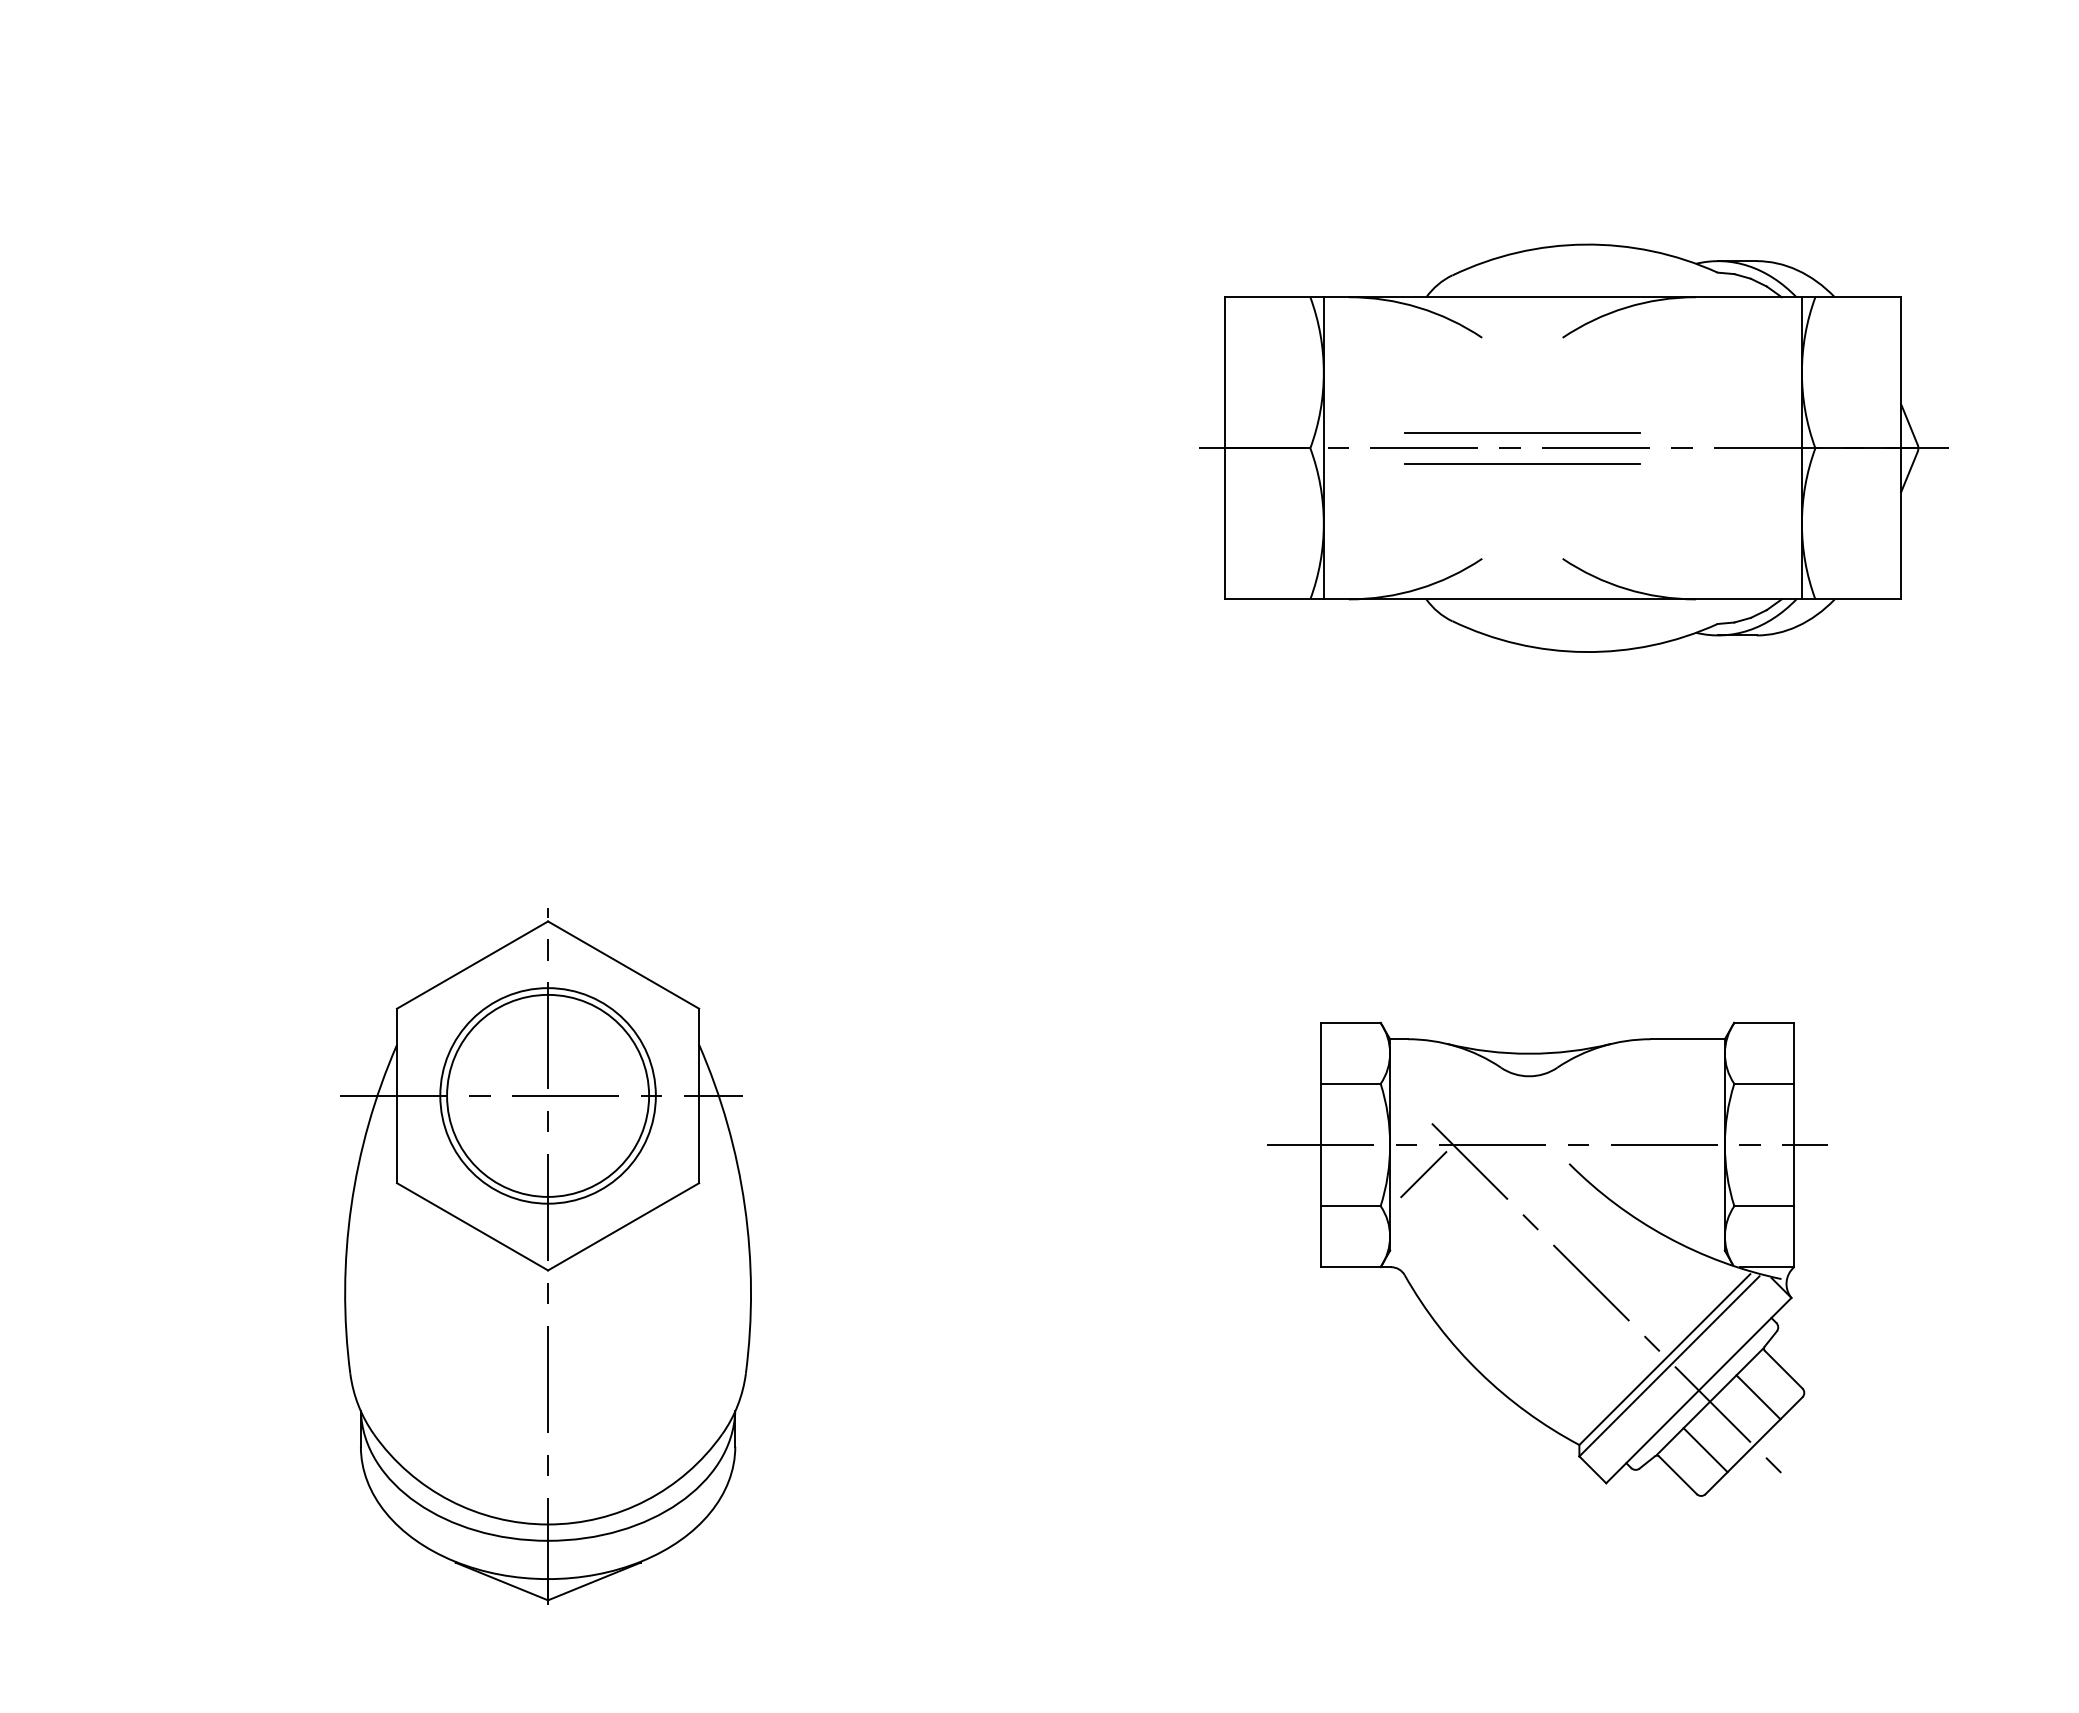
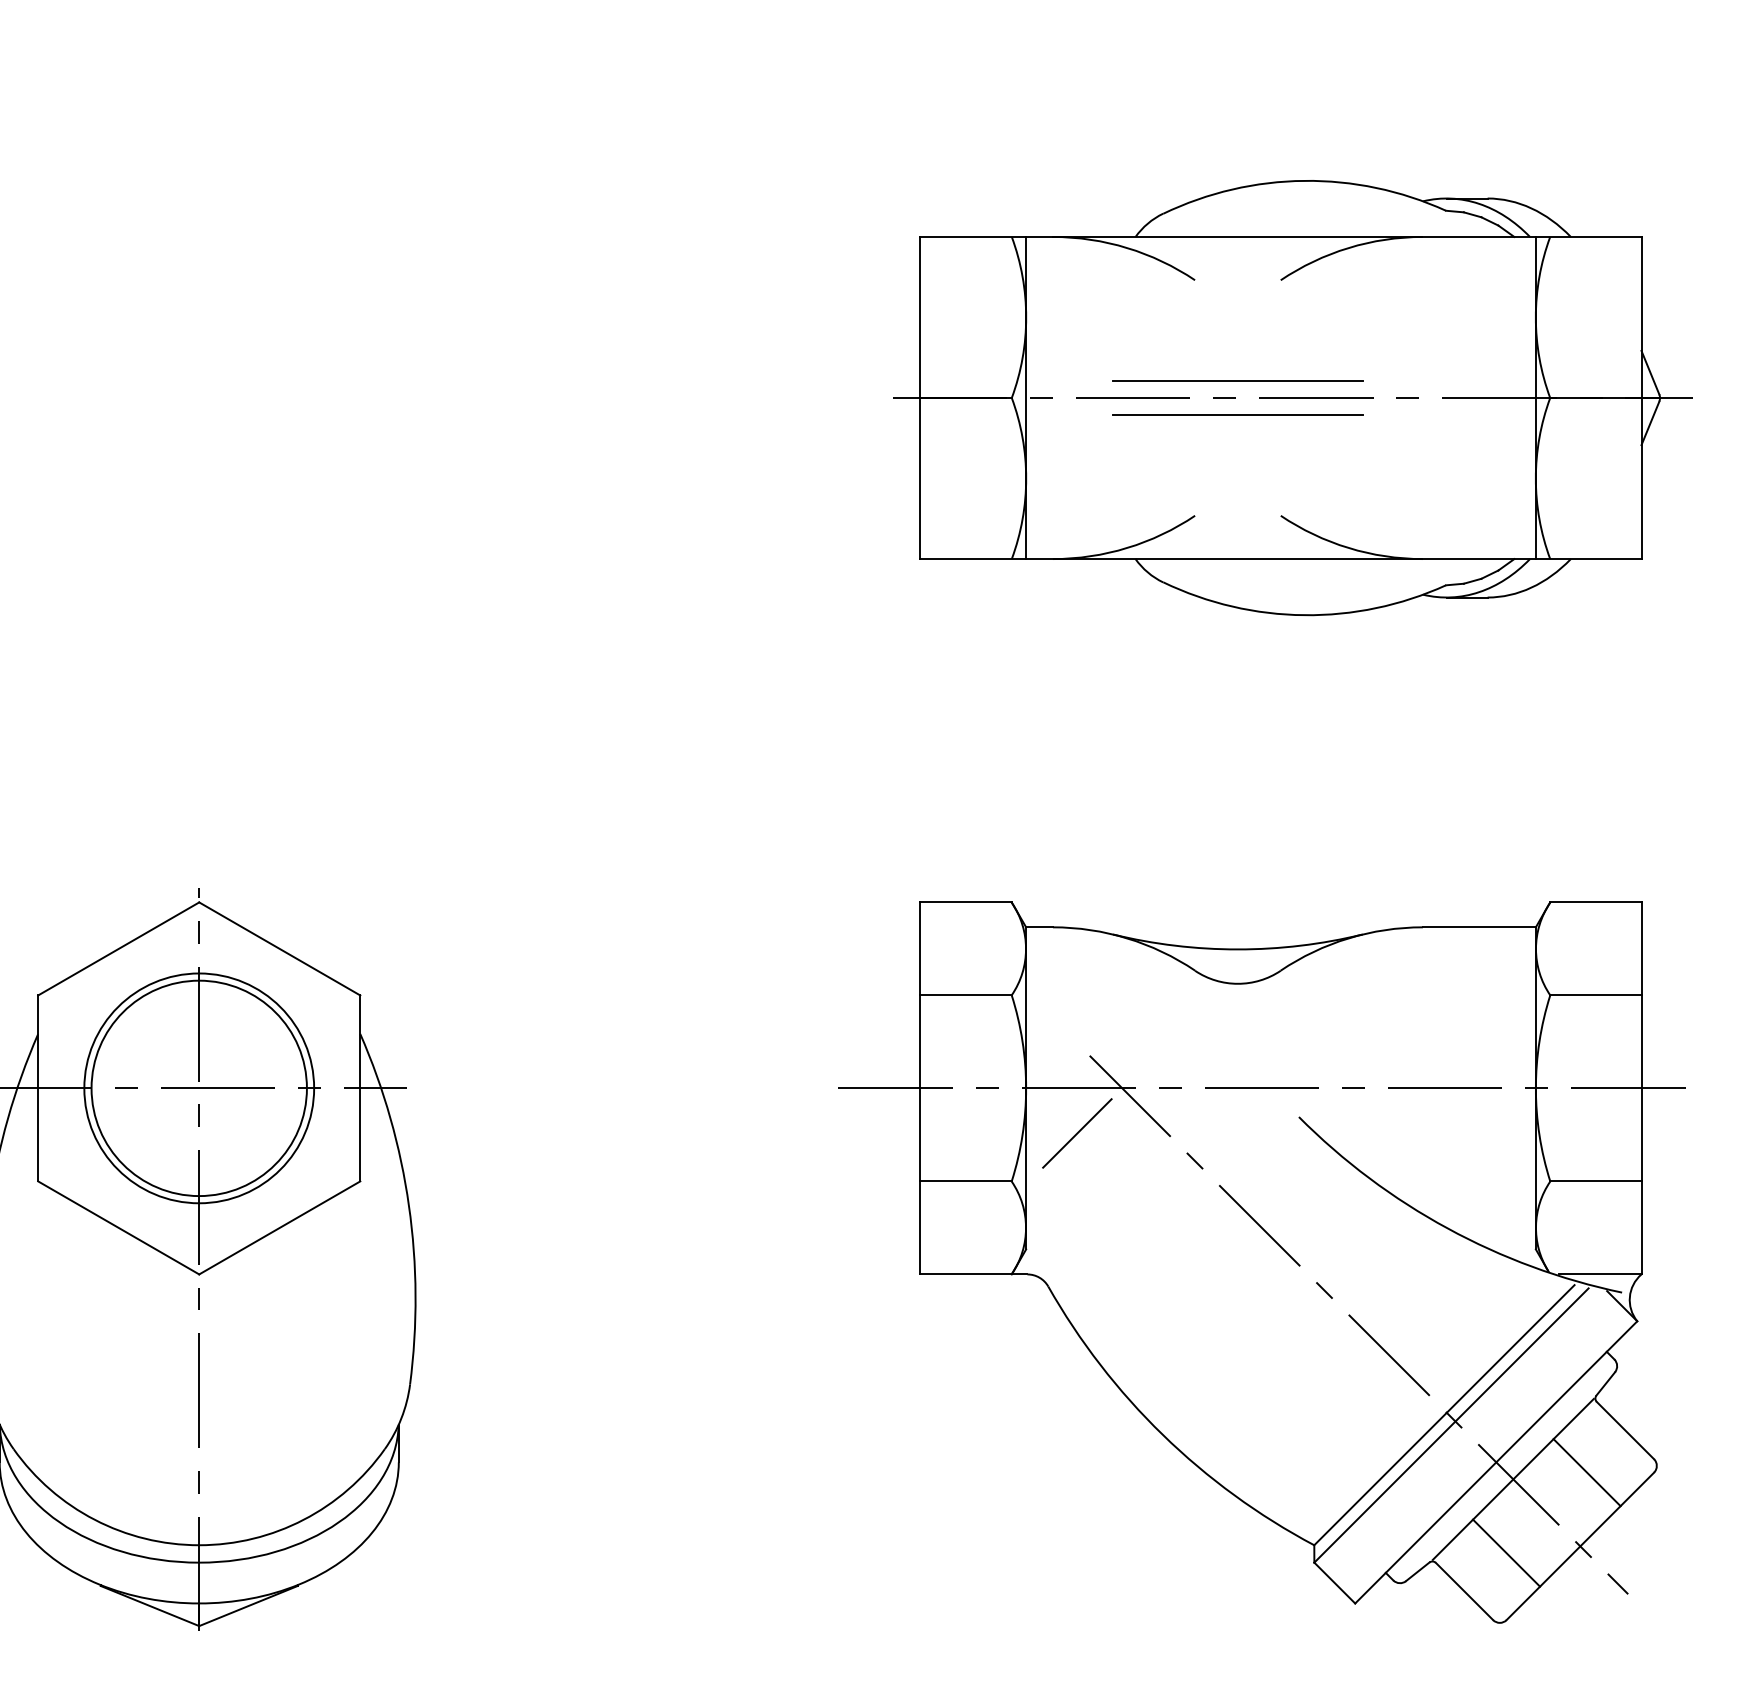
part: (1544, 1259) -> (1261, 1262), size x1.43

